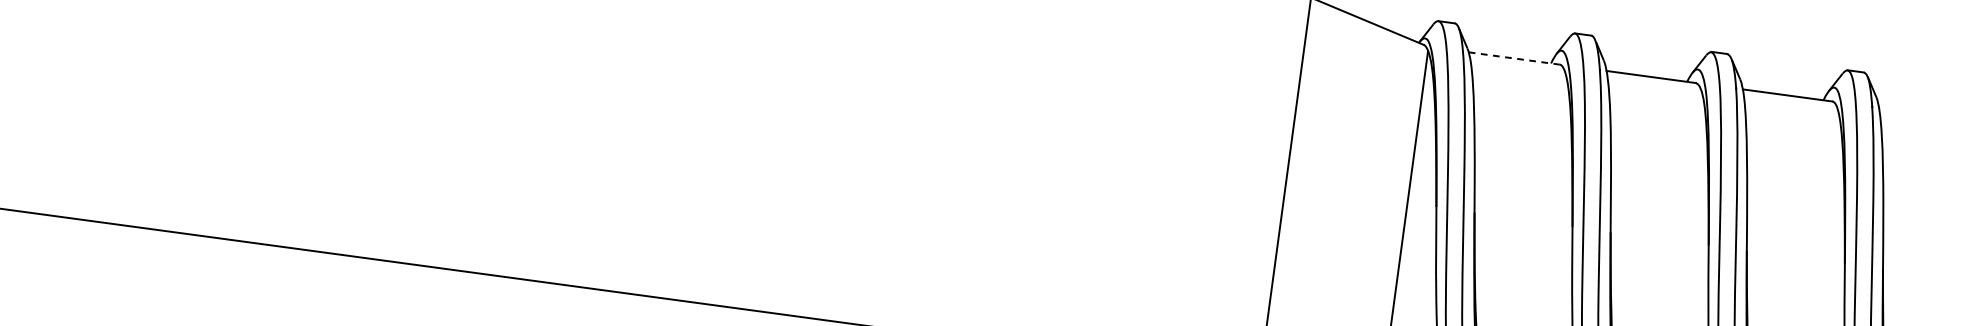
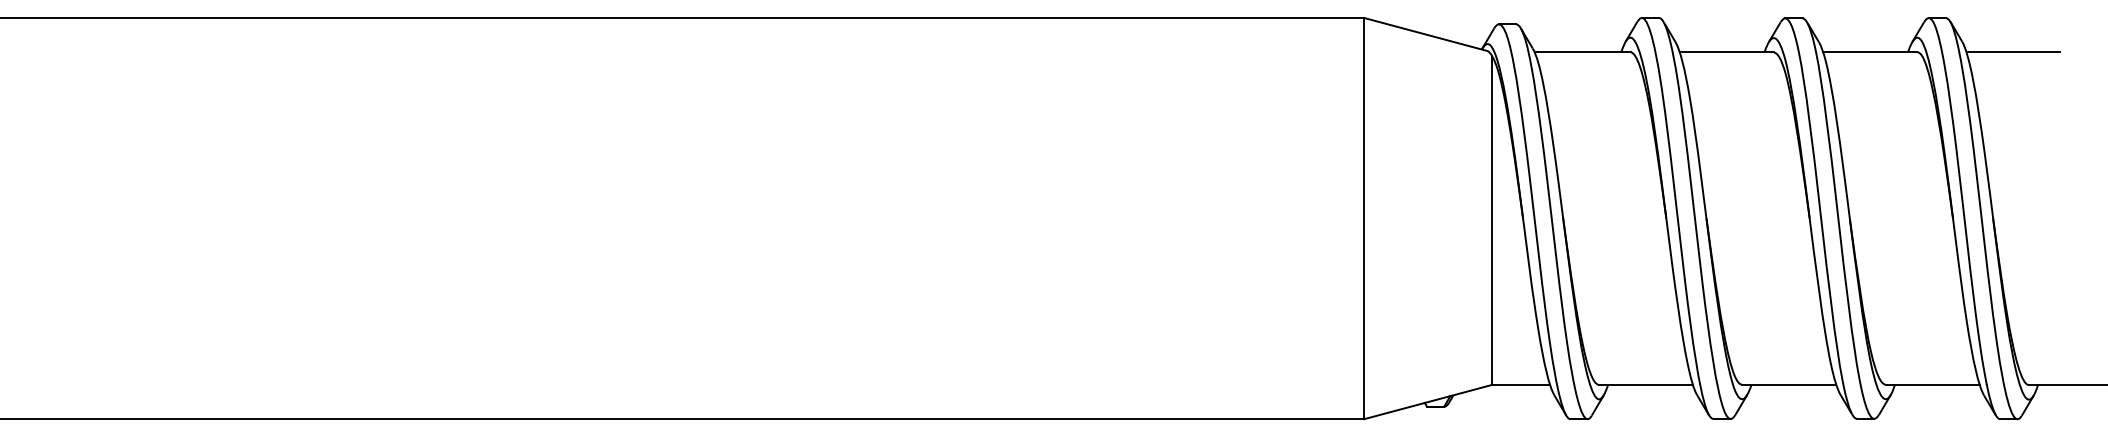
line: (1514, 58) -> (1582, 52), dashed -> solid
line: (1923, 113) -> (2013, 52), added

